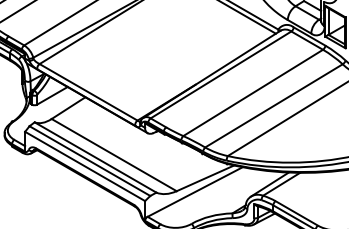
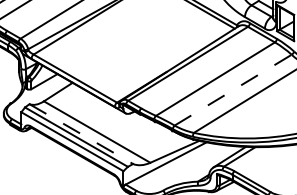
line: (274, 105) -> (233, 89), solid -> dashed
line: (96, 157) -> (82, 134), solid -> dashed

